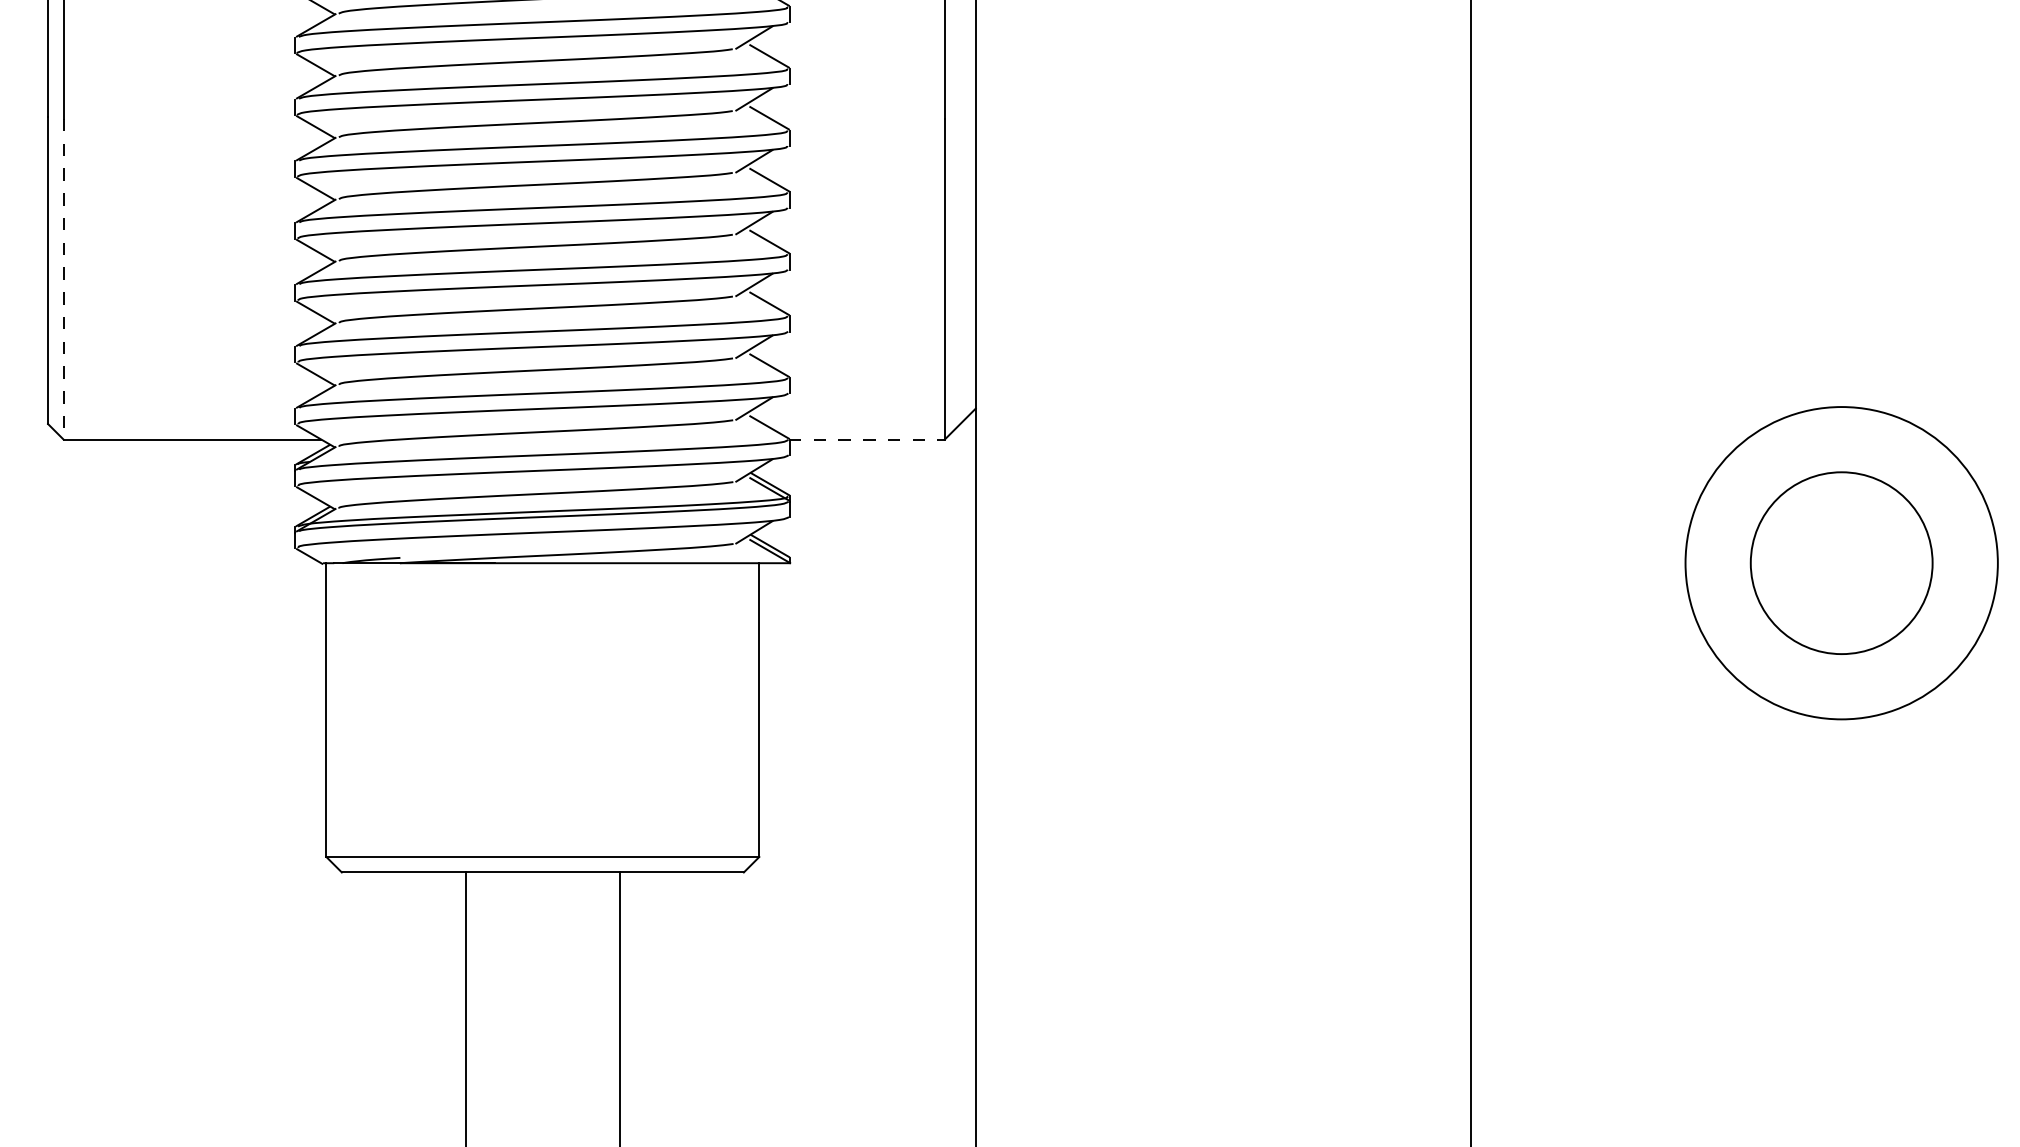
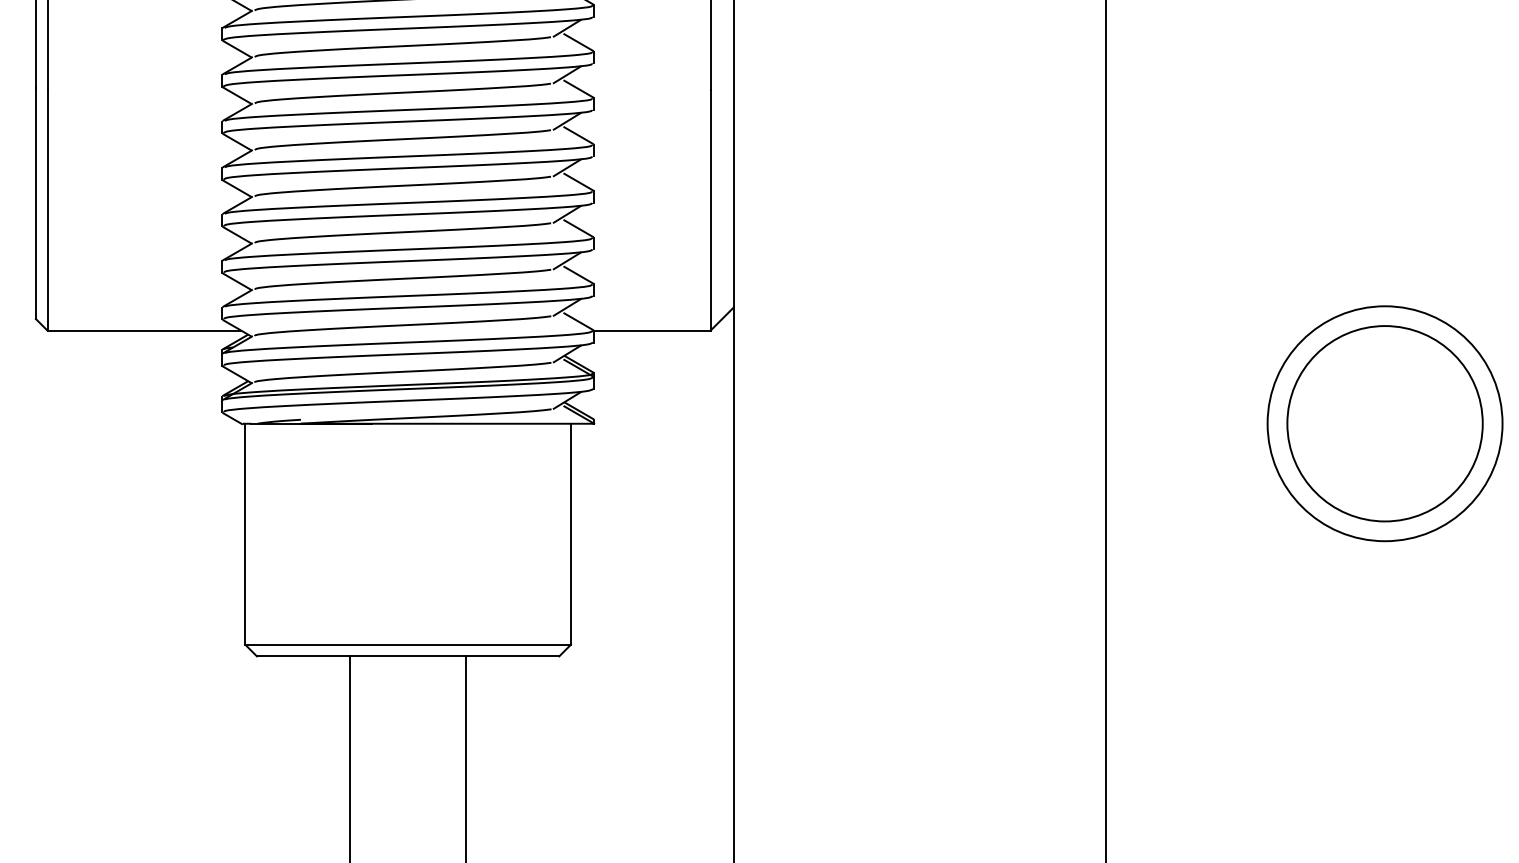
line: (63, 279) -> (47, 210), dashed -> solid
line: (866, 439) -> (651, 330), dashed -> solid
circle: (1840, 562) -> (1384, 423), size x1.43

